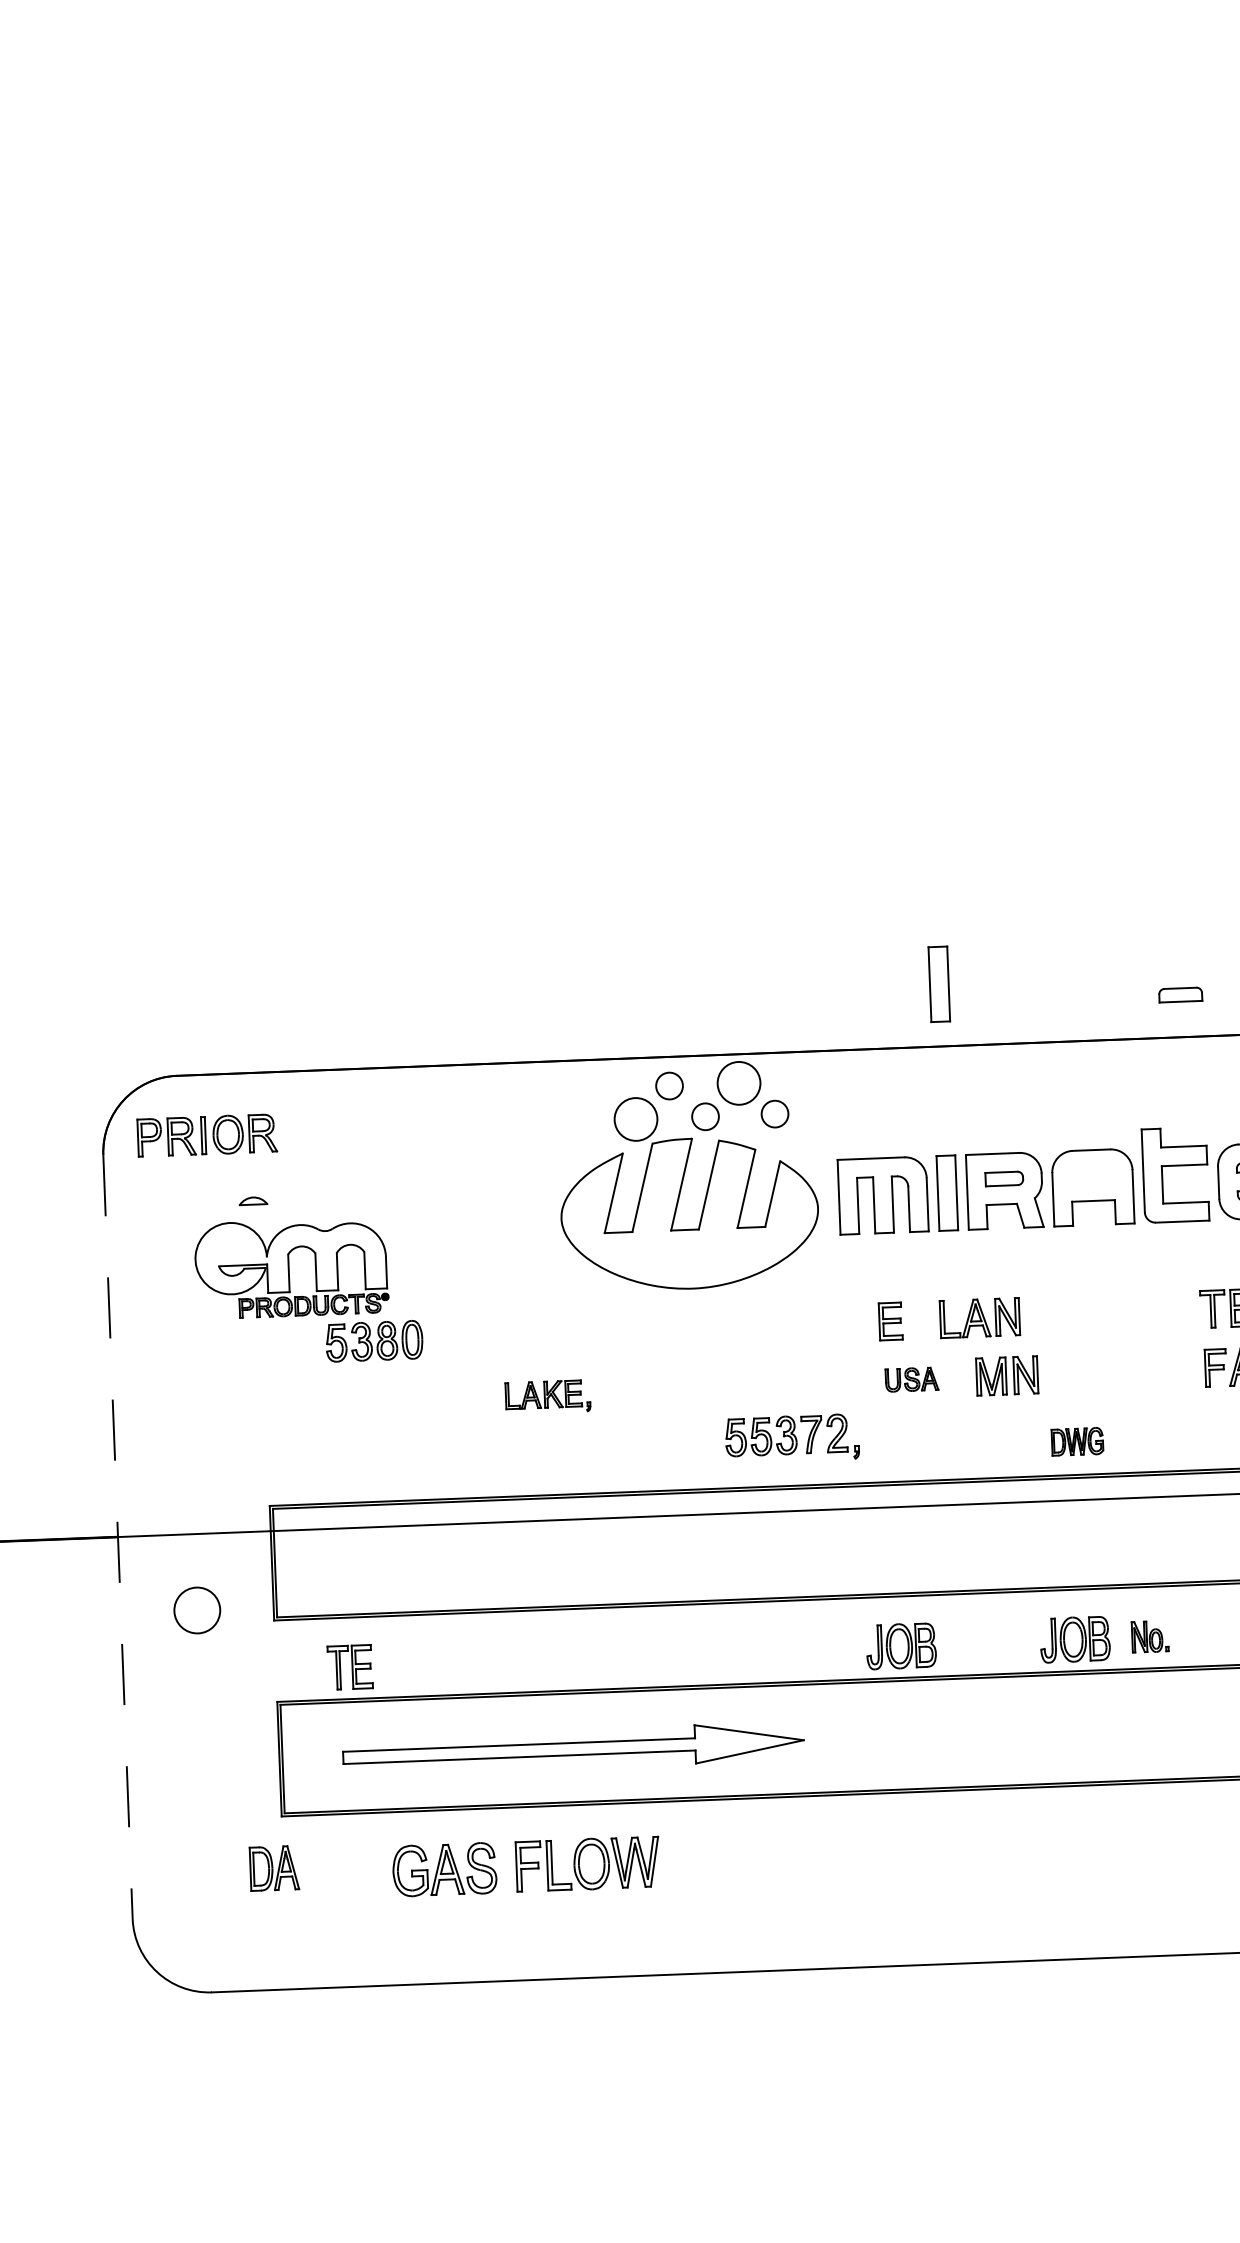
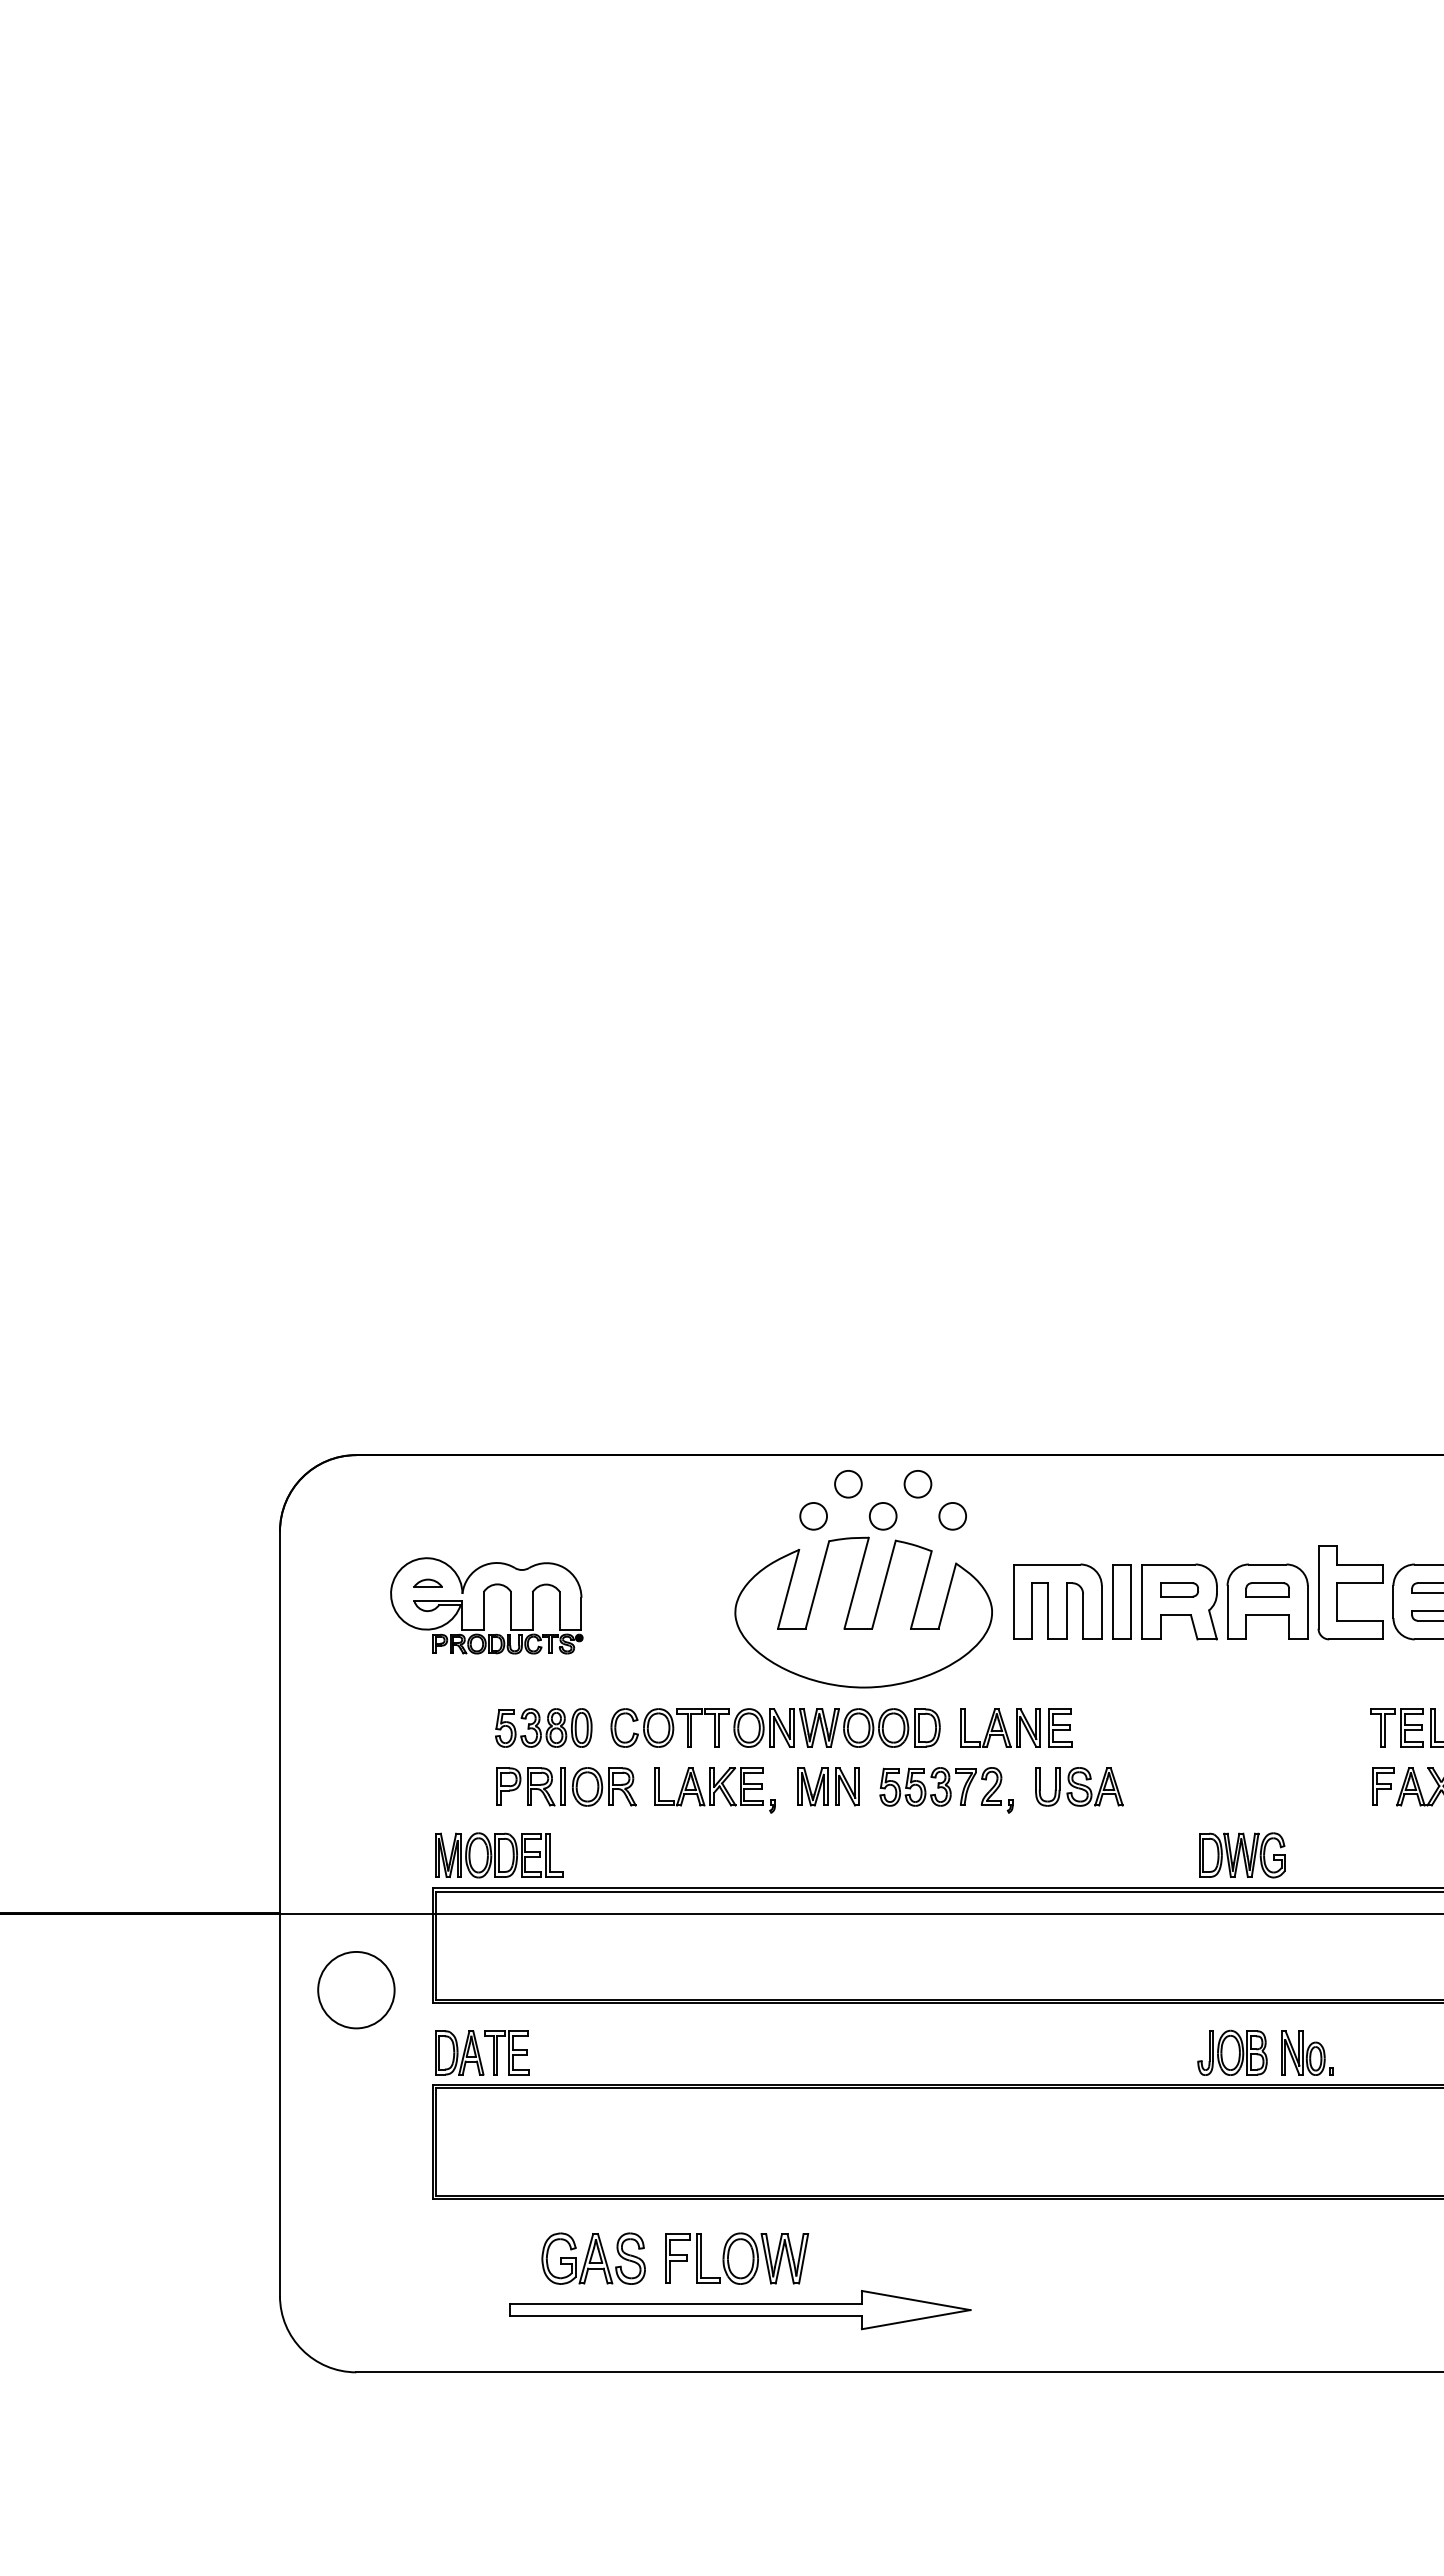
part: (938, 983) -> (1121, 1392), removed
part: (1180, 994) -> (1267, 1589), moved
circle: (738, 1082) -> (917, 1483), size x0.62
circle: (635, 1118) -> (813, 1515), size x0.62
part: (207, 1135) -> (566, 1786), moved
part: (291, 1267) -> (486, 1605), moved
part: (979, 1317) -> (1000, 1727), moved
part: (606, 1331) -> (775, 1727), added
part: (1006, 1375) -> (828, 1786), moved
part: (912, 1379) -> (1079, 1786), size x1.67
part: (547, 1397) -> (714, 1790), size x1.43
part: (792, 1438) -> (946, 1790), moved
part: (1077, 1441) -> (1242, 1855), size x1.67
part: (335, 1470) -> (499, 1855), added
line: (117, 1537) -> (279, 1914), dashed -> solid
circle: (197, 1609) -> (356, 1989), size x1.67
part: (1150, 1636) -> (1307, 2052), size x1.43
part: (901, 1645) -> (1058, 2052), removed
part: (574, 1749) -> (740, 2310), moved
part: (274, 1868) -> (459, 2052), moved

